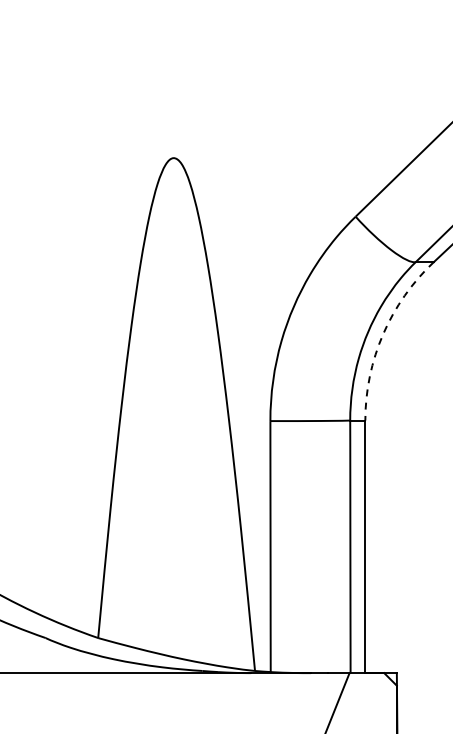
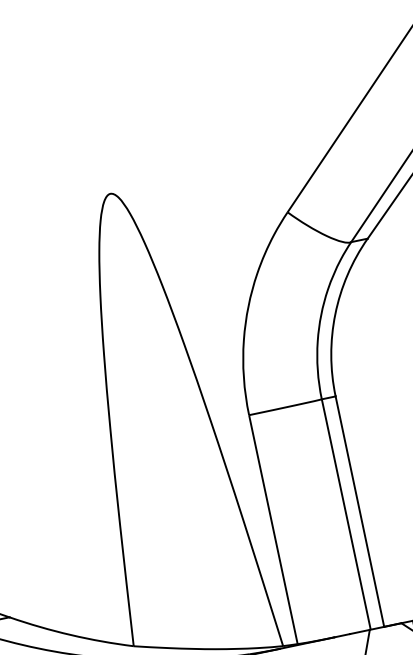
arc: (383, 334) -> (335, 314), dashed -> solid

